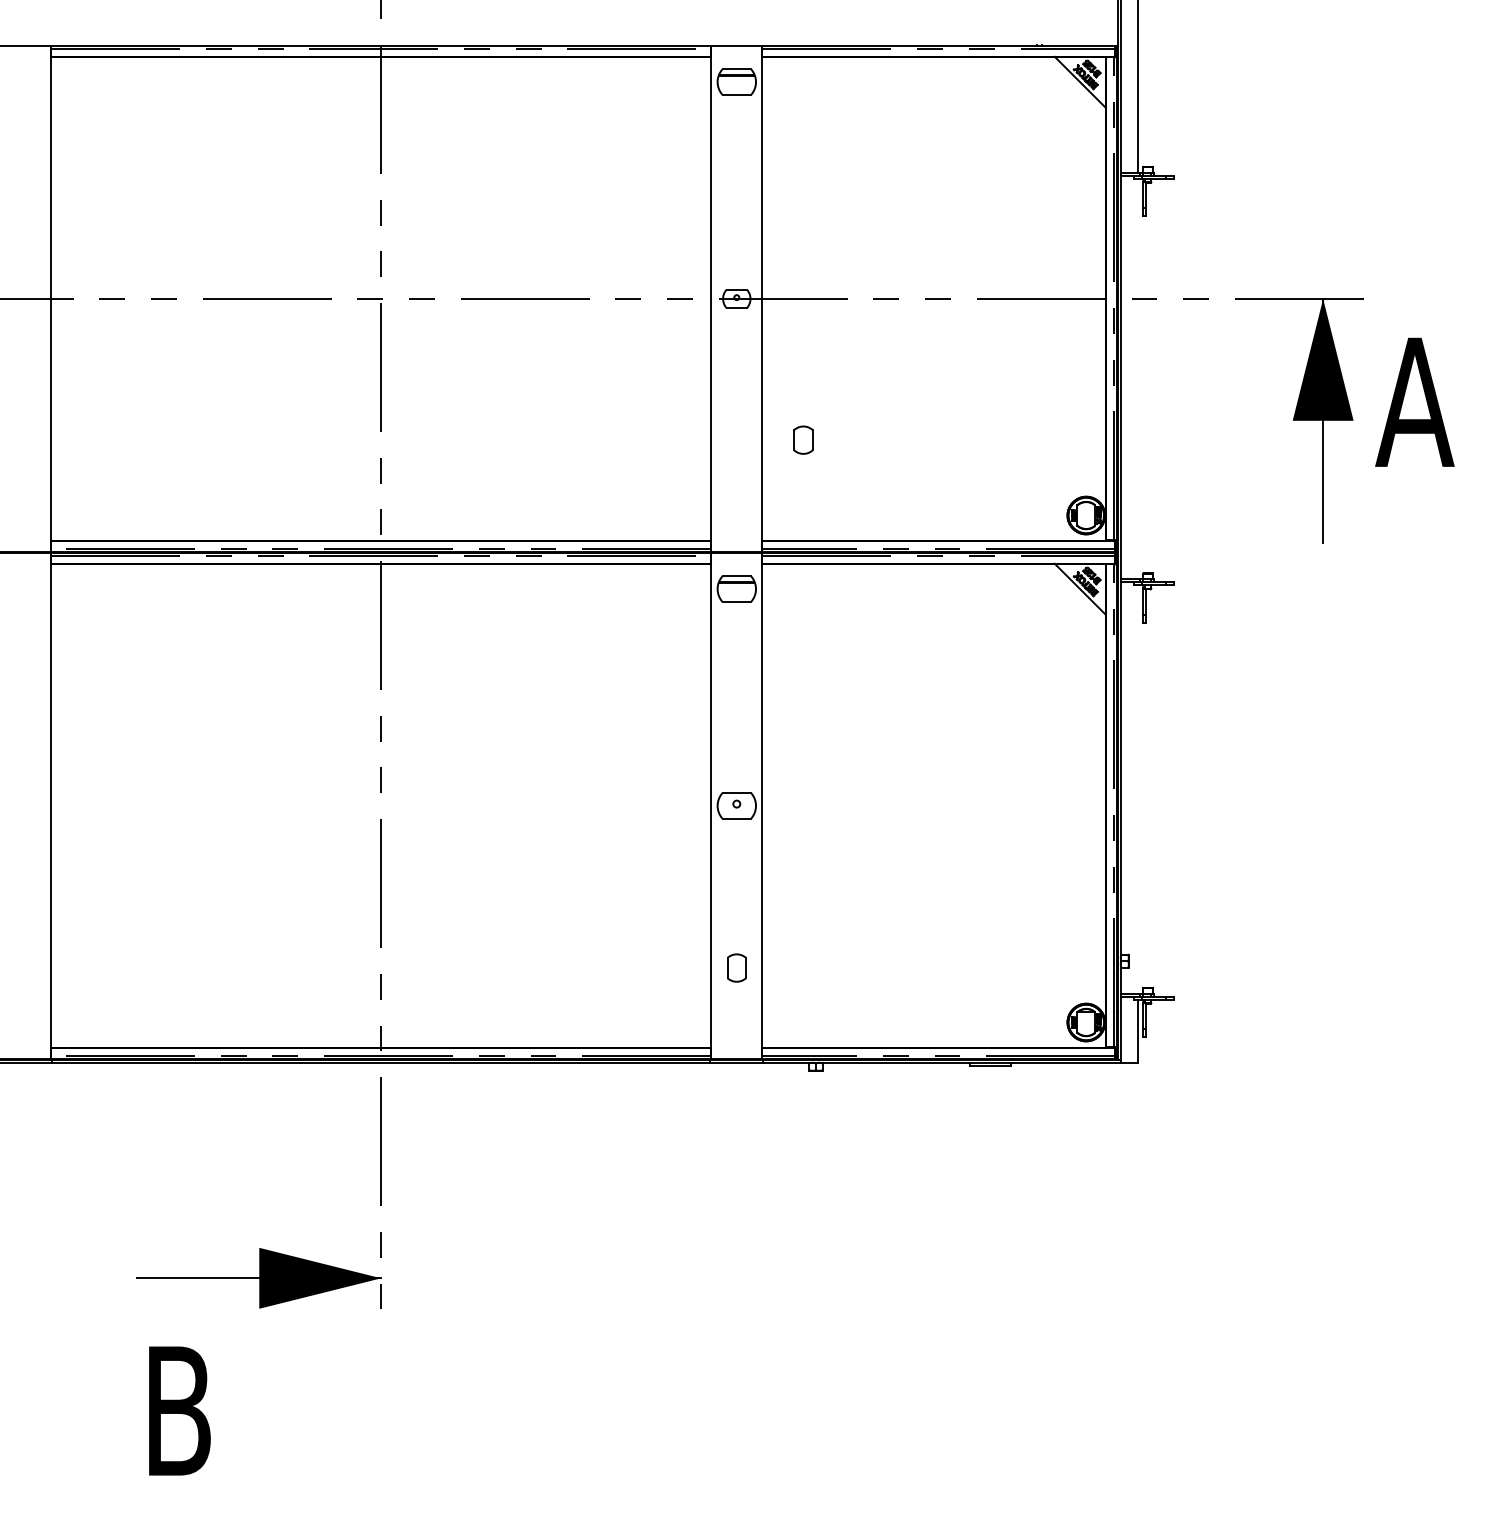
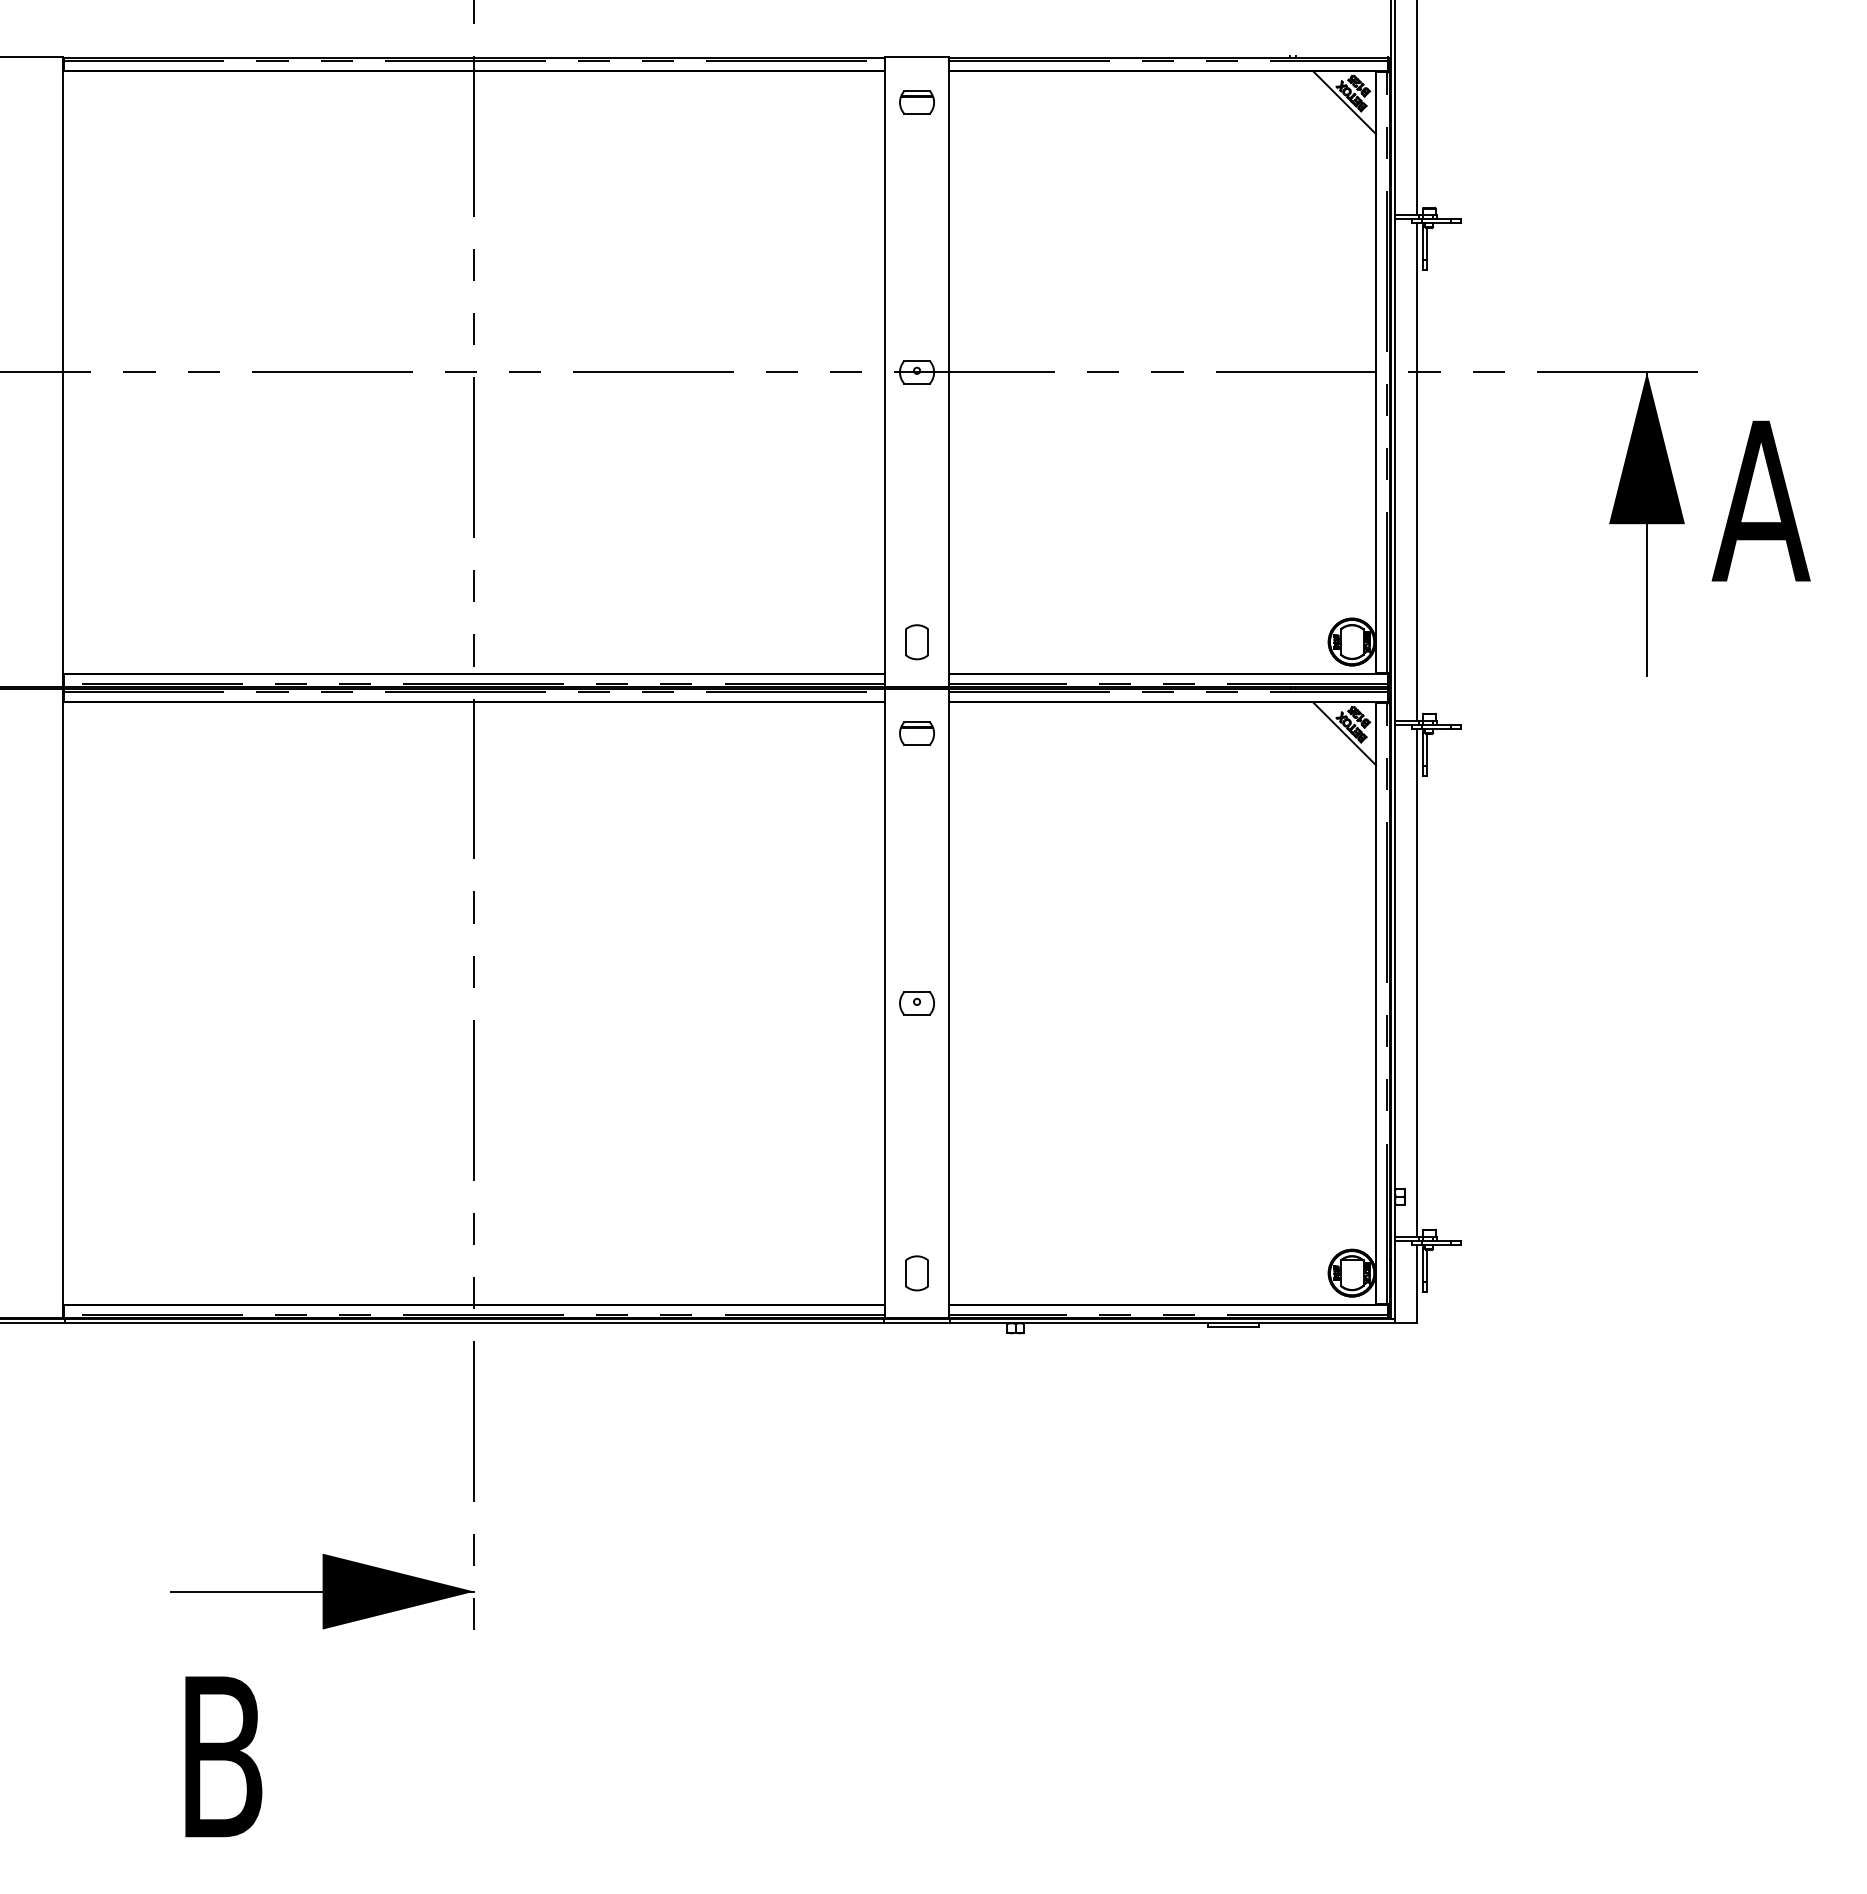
part: (736, 82) -> (916, 102), size x0.71
line: (1137, 378) -> (1416, 471), added
part: (803, 440) -> (916, 642), moved
part: (736, 588) -> (916, 733), size x0.71
line: (1137, 789) -> (1416, 982), added
part: (736, 805) -> (916, 1003), size x0.71
part: (736, 968) -> (916, 1273), moved

